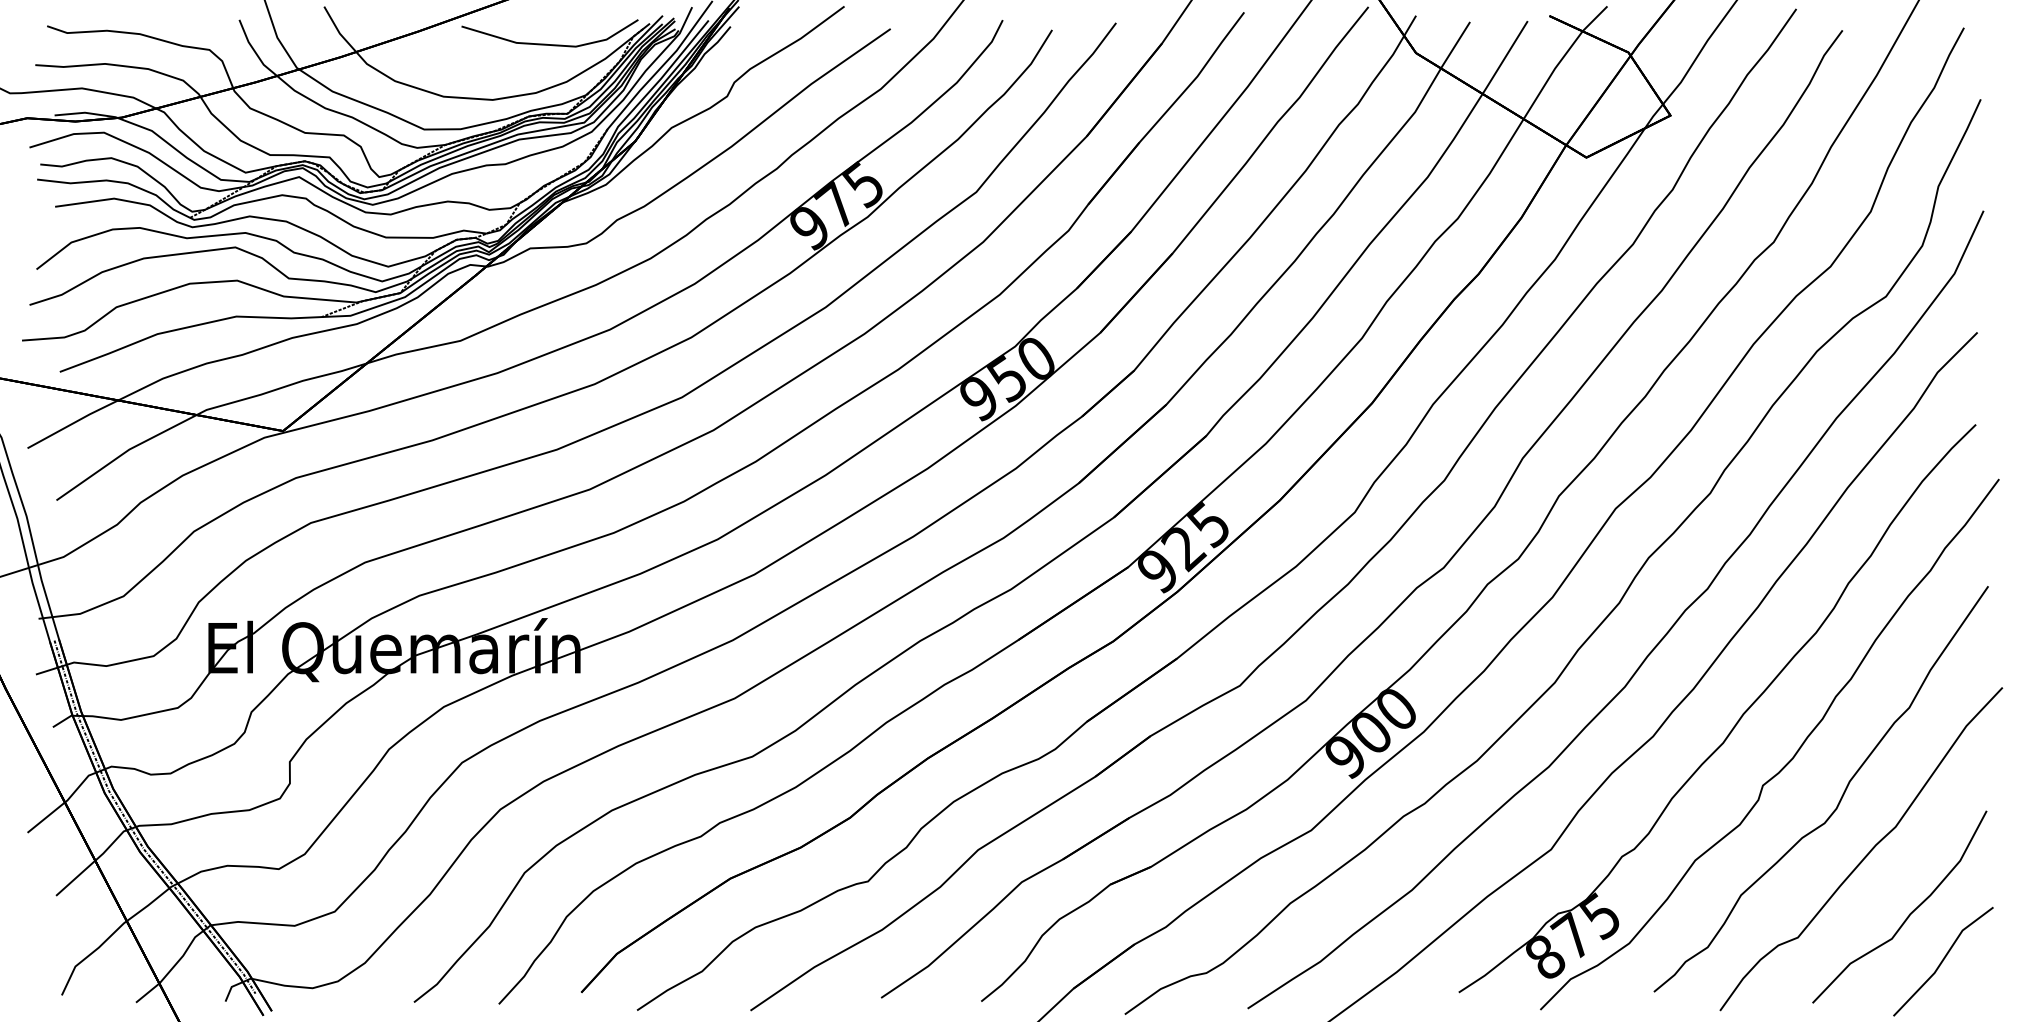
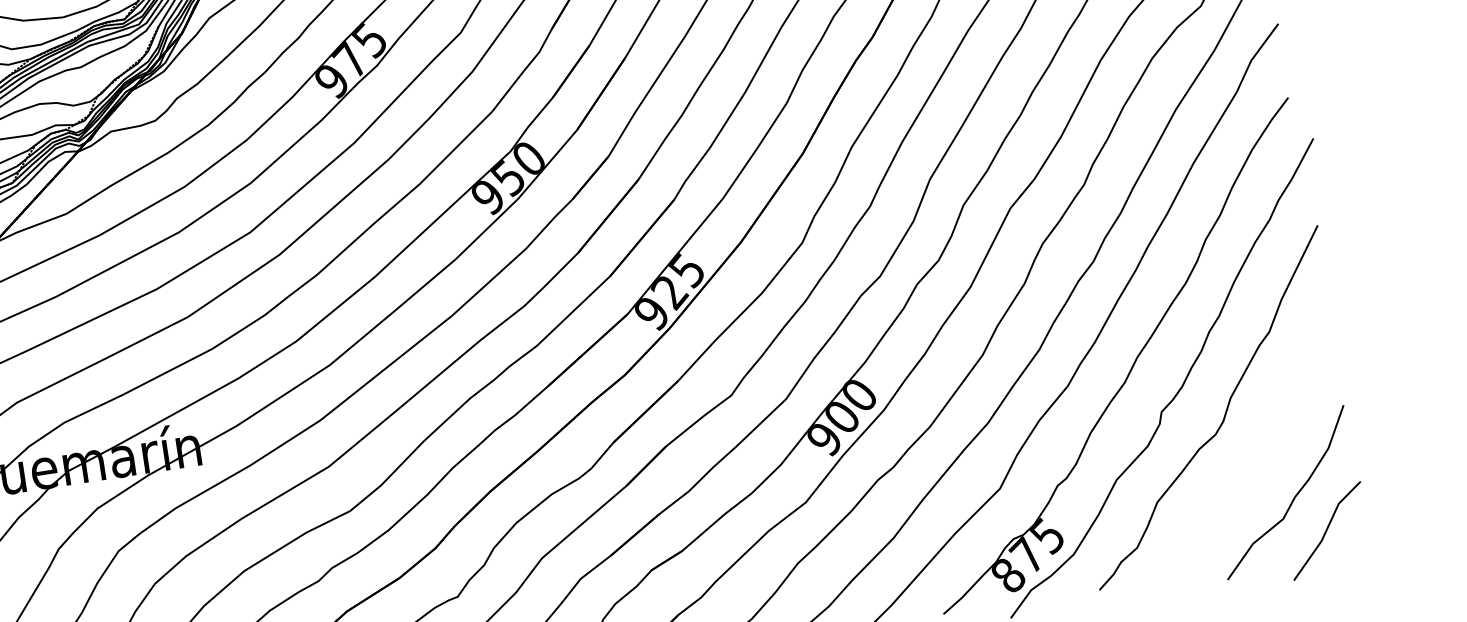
curve: (1866, 854) -> (1252, 454), removed

